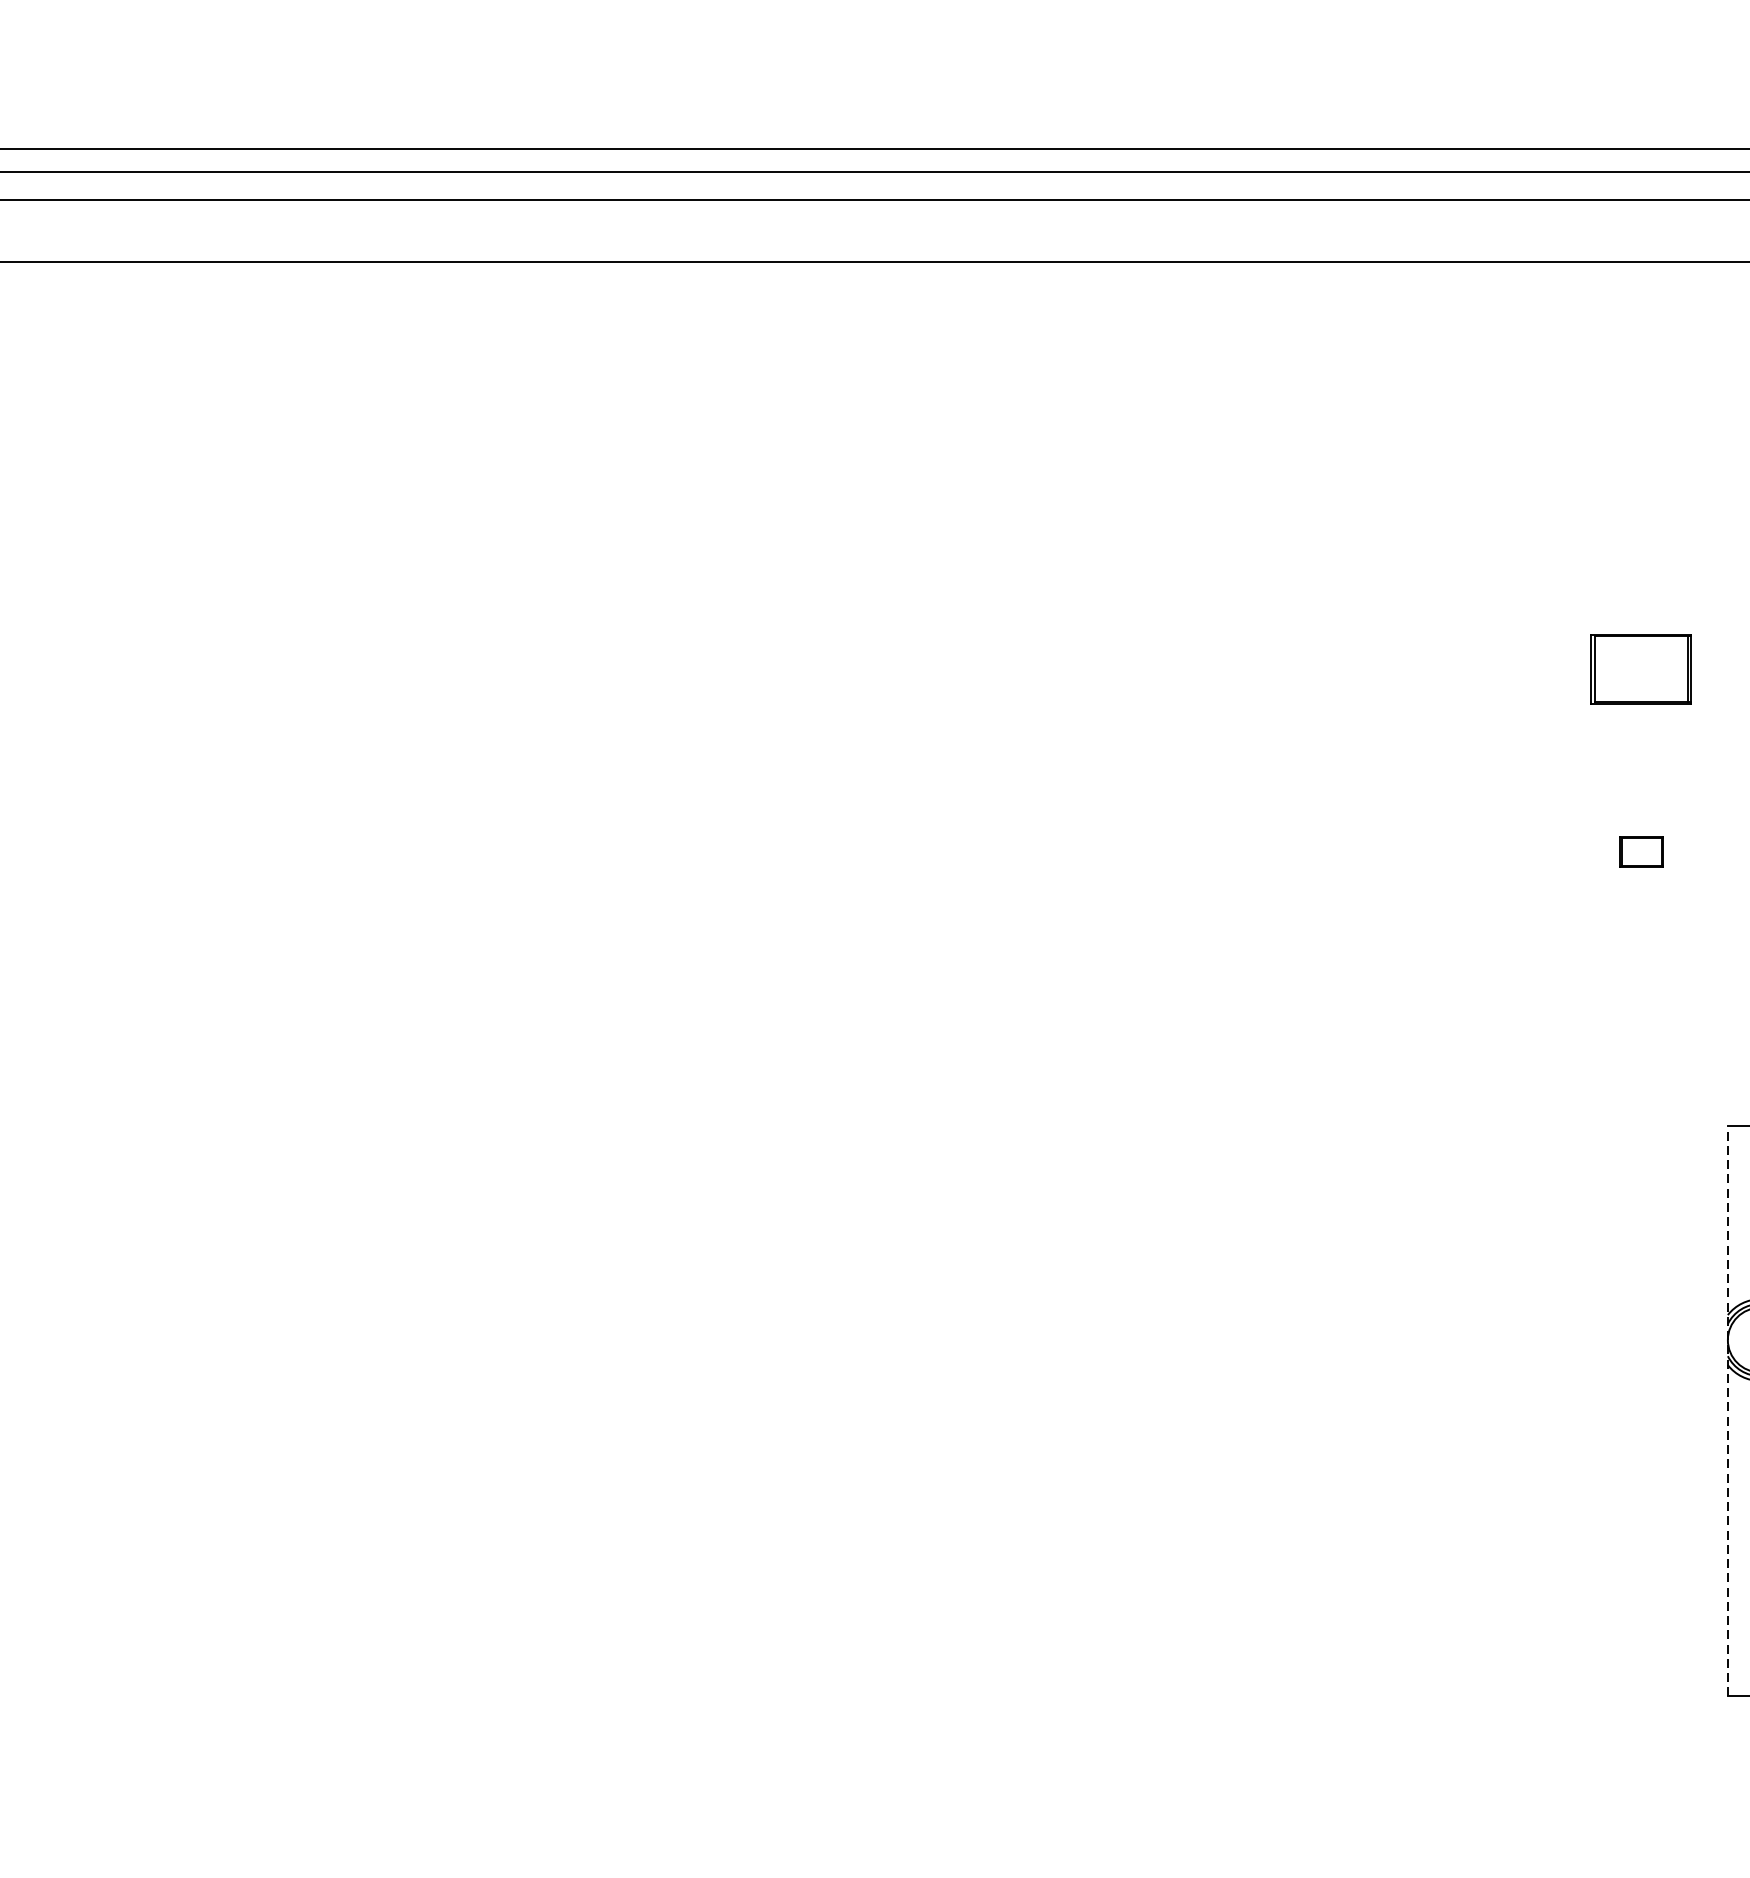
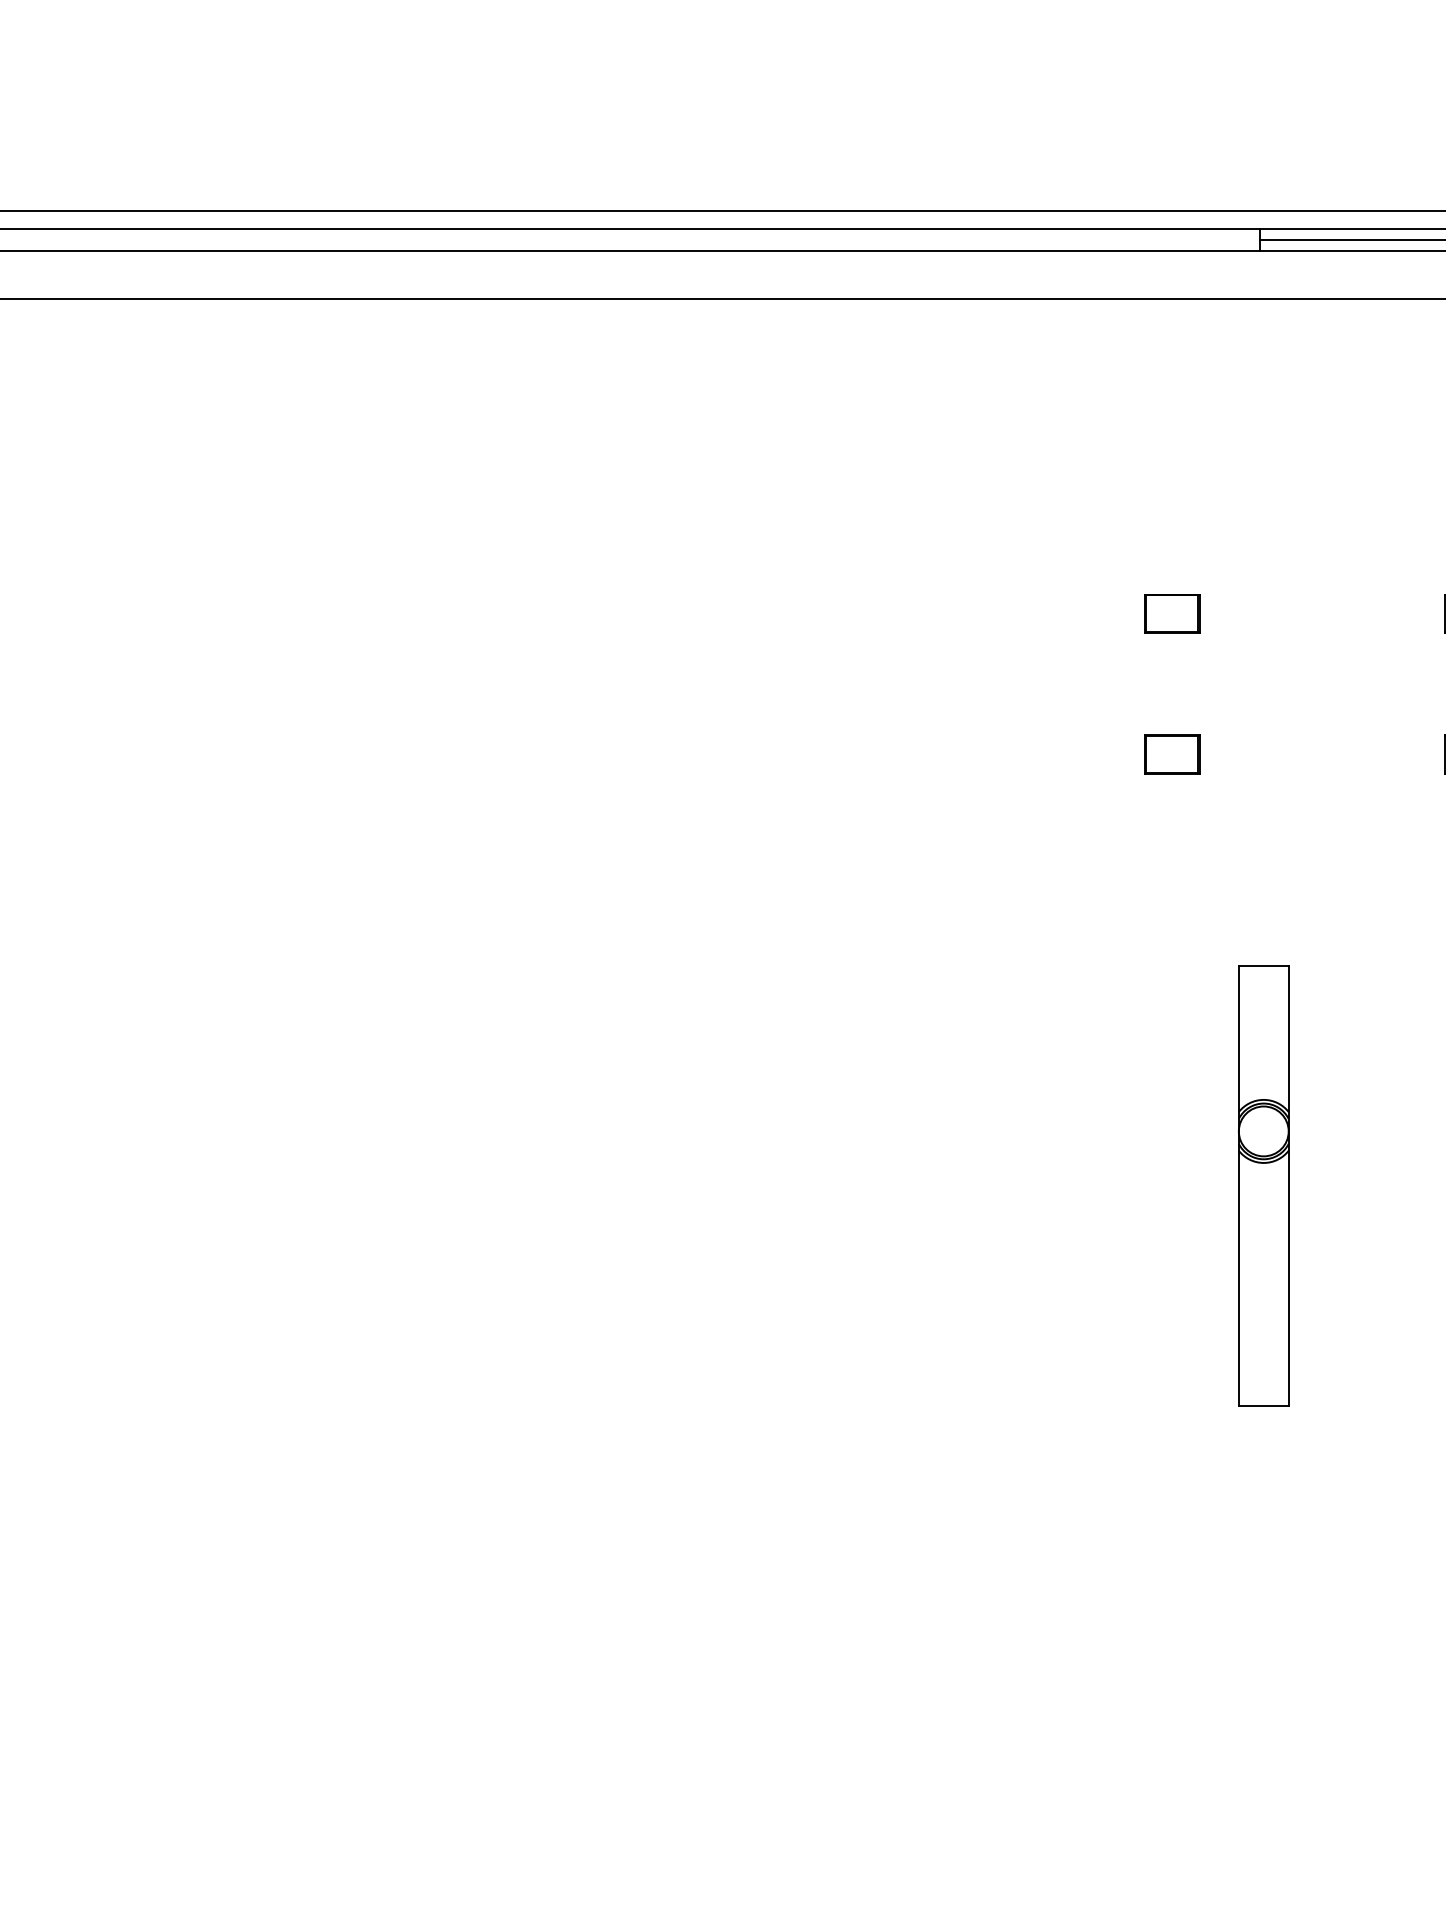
part: (1641, 669) -> (1172, 613), size x0.71
part: (1641, 851) -> (1172, 754), size x1.67
line: (1727, 1410) -> (1238, 1185), dashed -> solid

